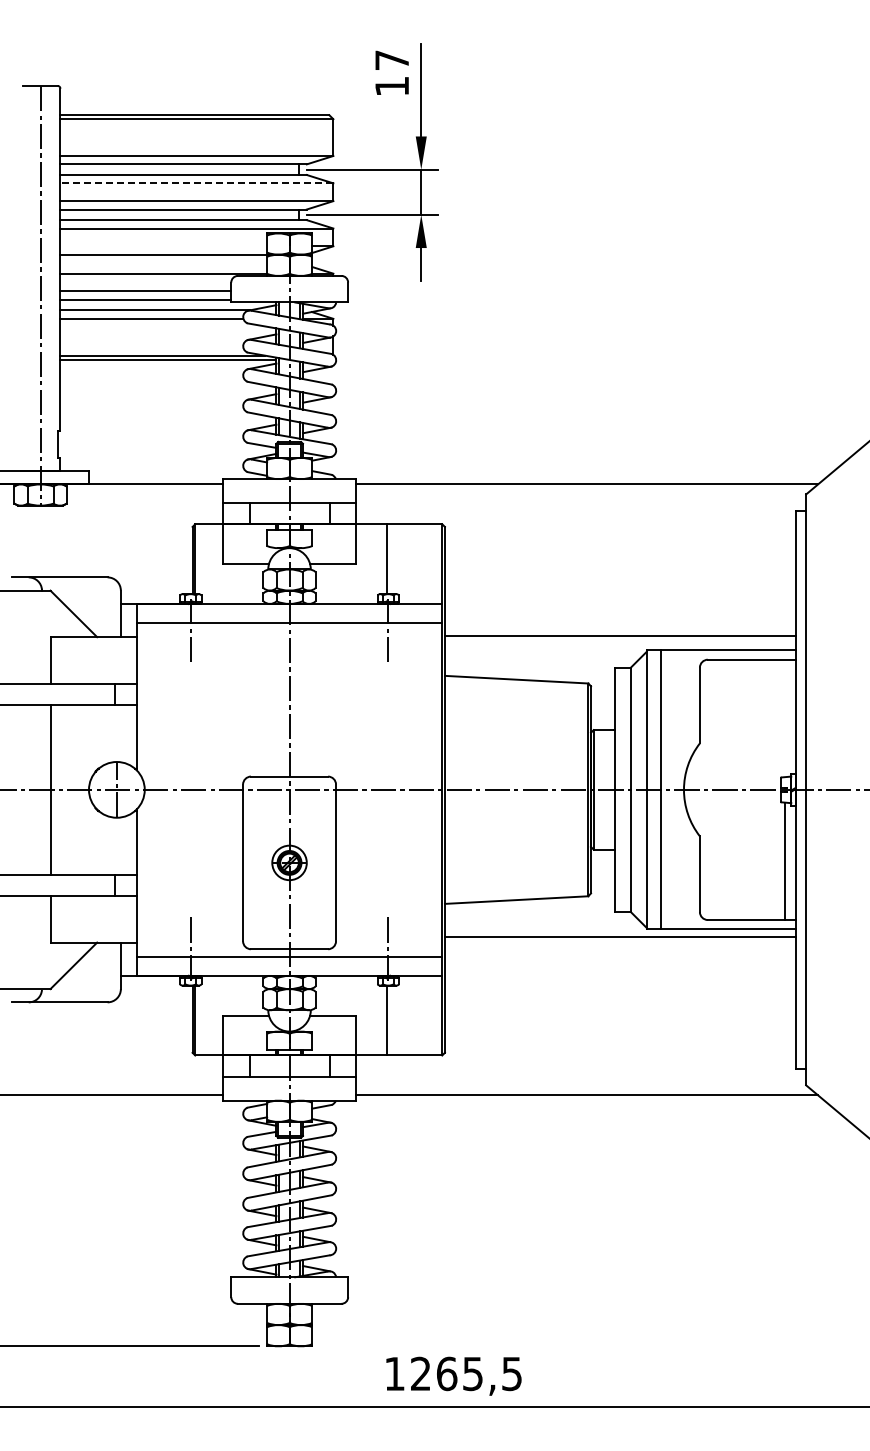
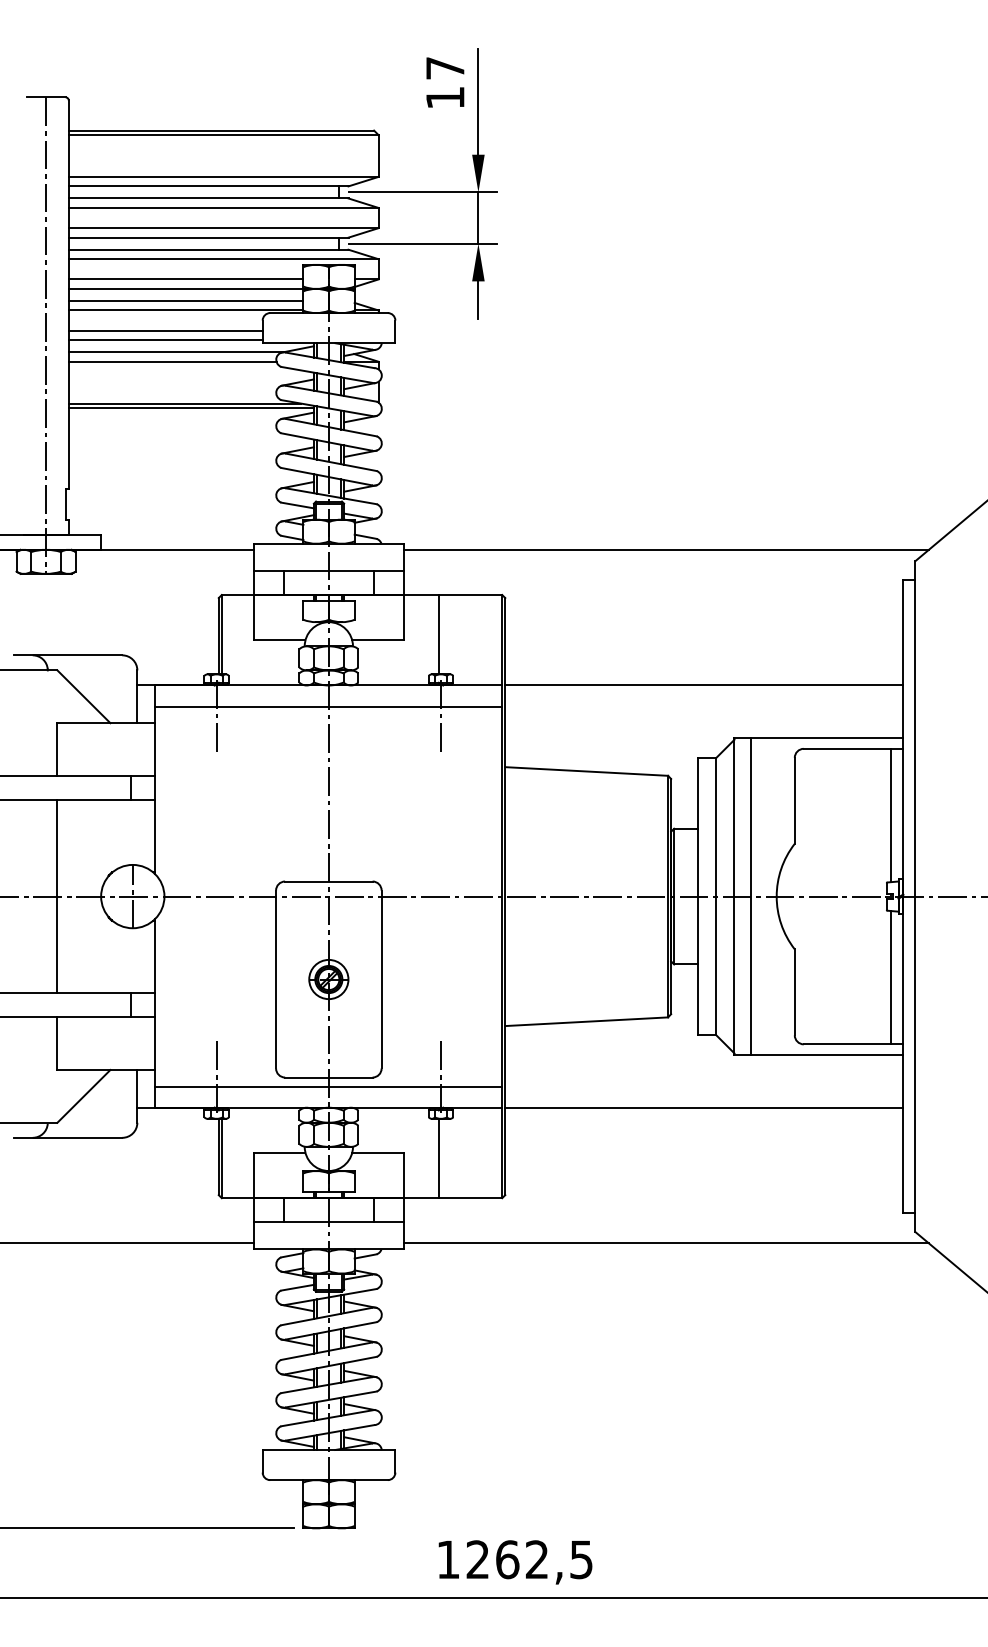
line: (196, 183) -> (223, 208), dashed -> solid
line: (163, 246) -> (185, 279), added
line: (163, 265) -> (185, 301), added
line: (619, 635) -> (703, 684), moved
line: (784, 718) -> (890, 815), added
line: (619, 936) -> (703, 1107), moved
text: (472, 1373) -> (536, 1559), 1265,5 -> 1262,5

